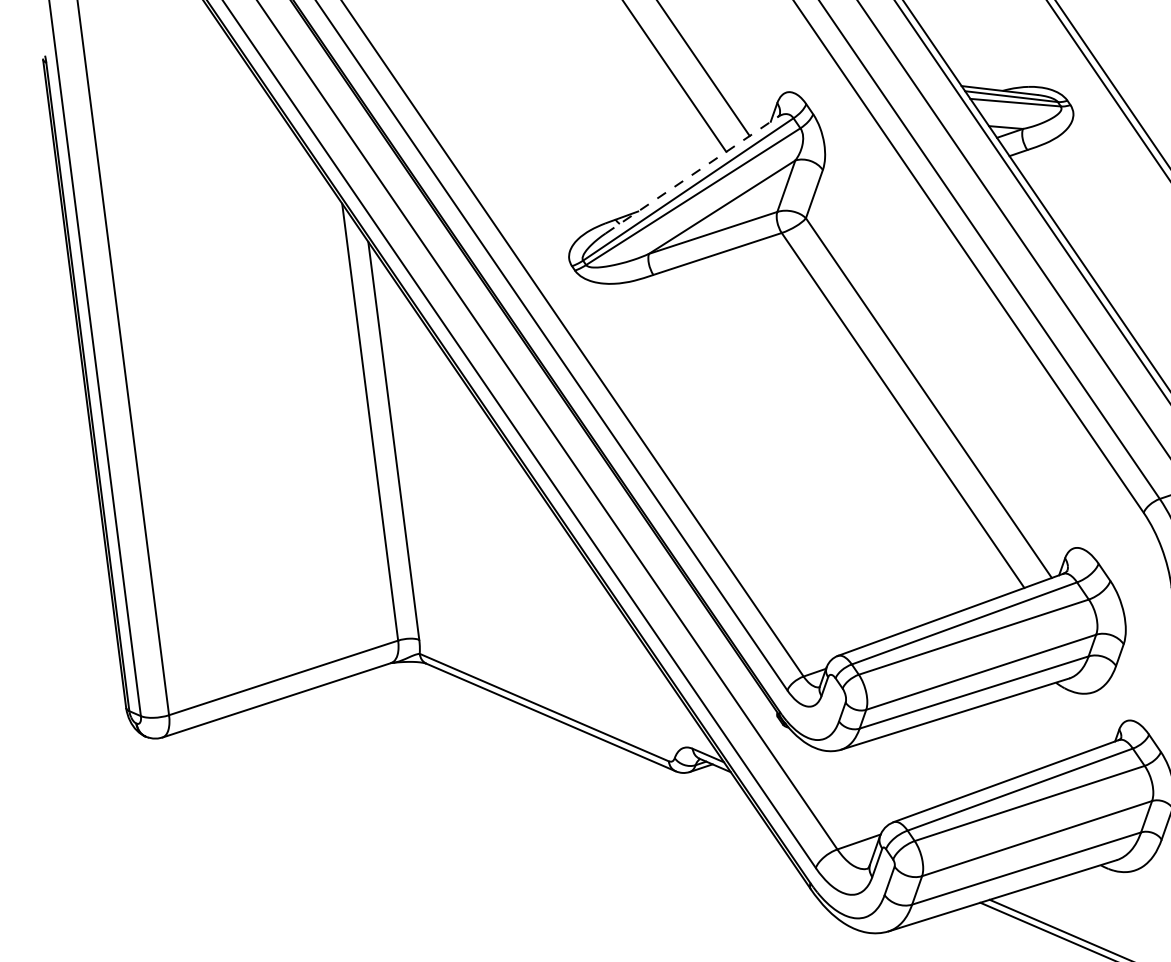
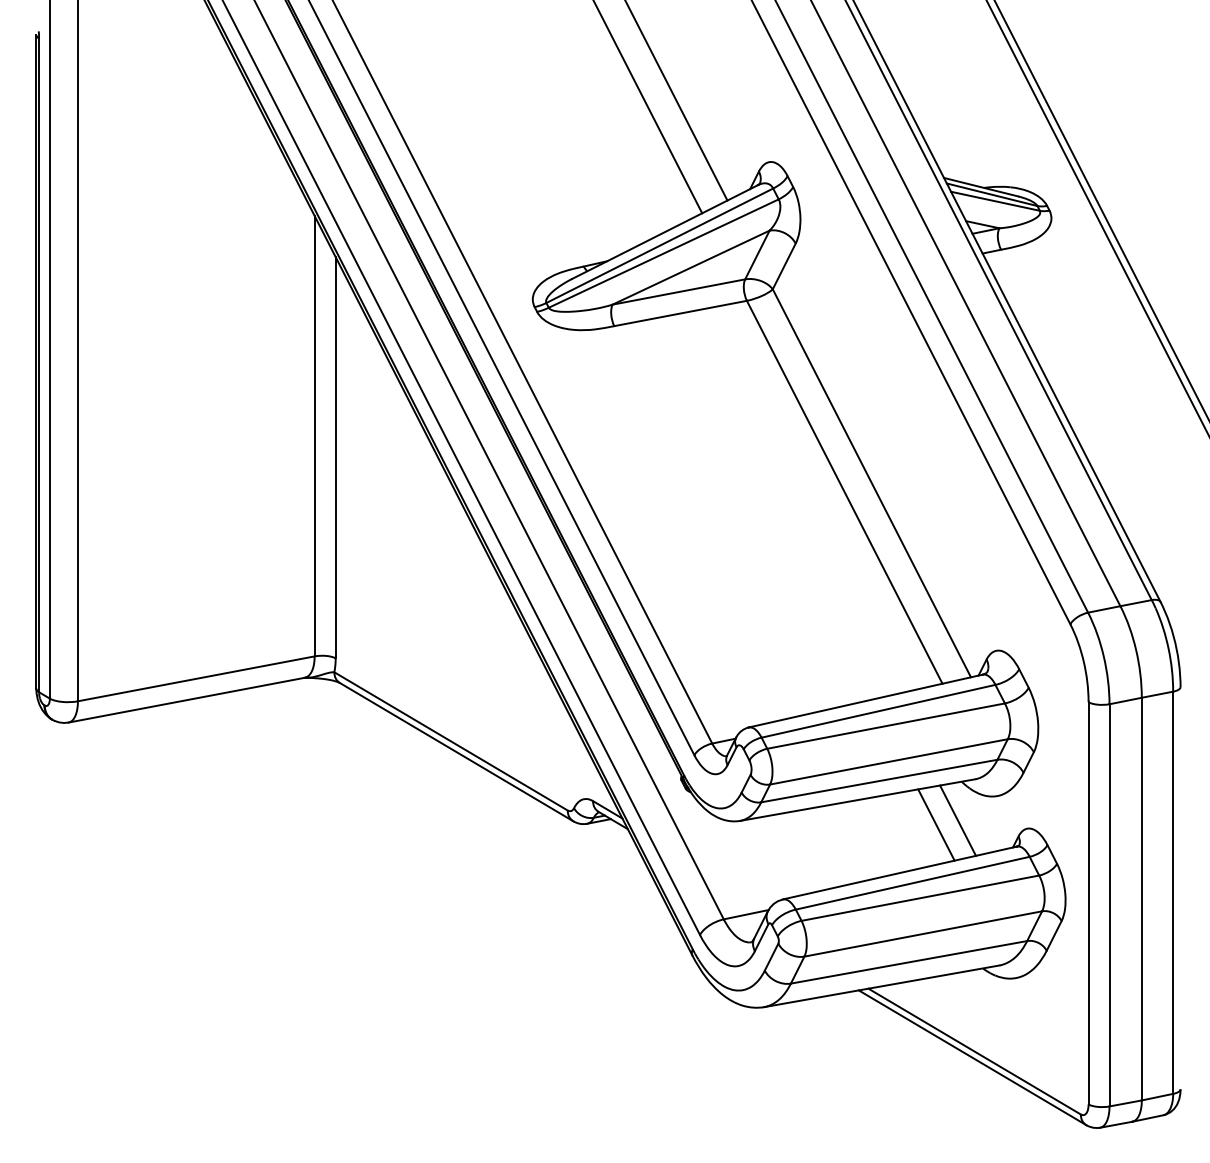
line: (692, 175) -> (665, 232), dashed -> solid
line: (1056, 721) -> (957, 820), added
line: (1036, 728) -> (936, 824), added

